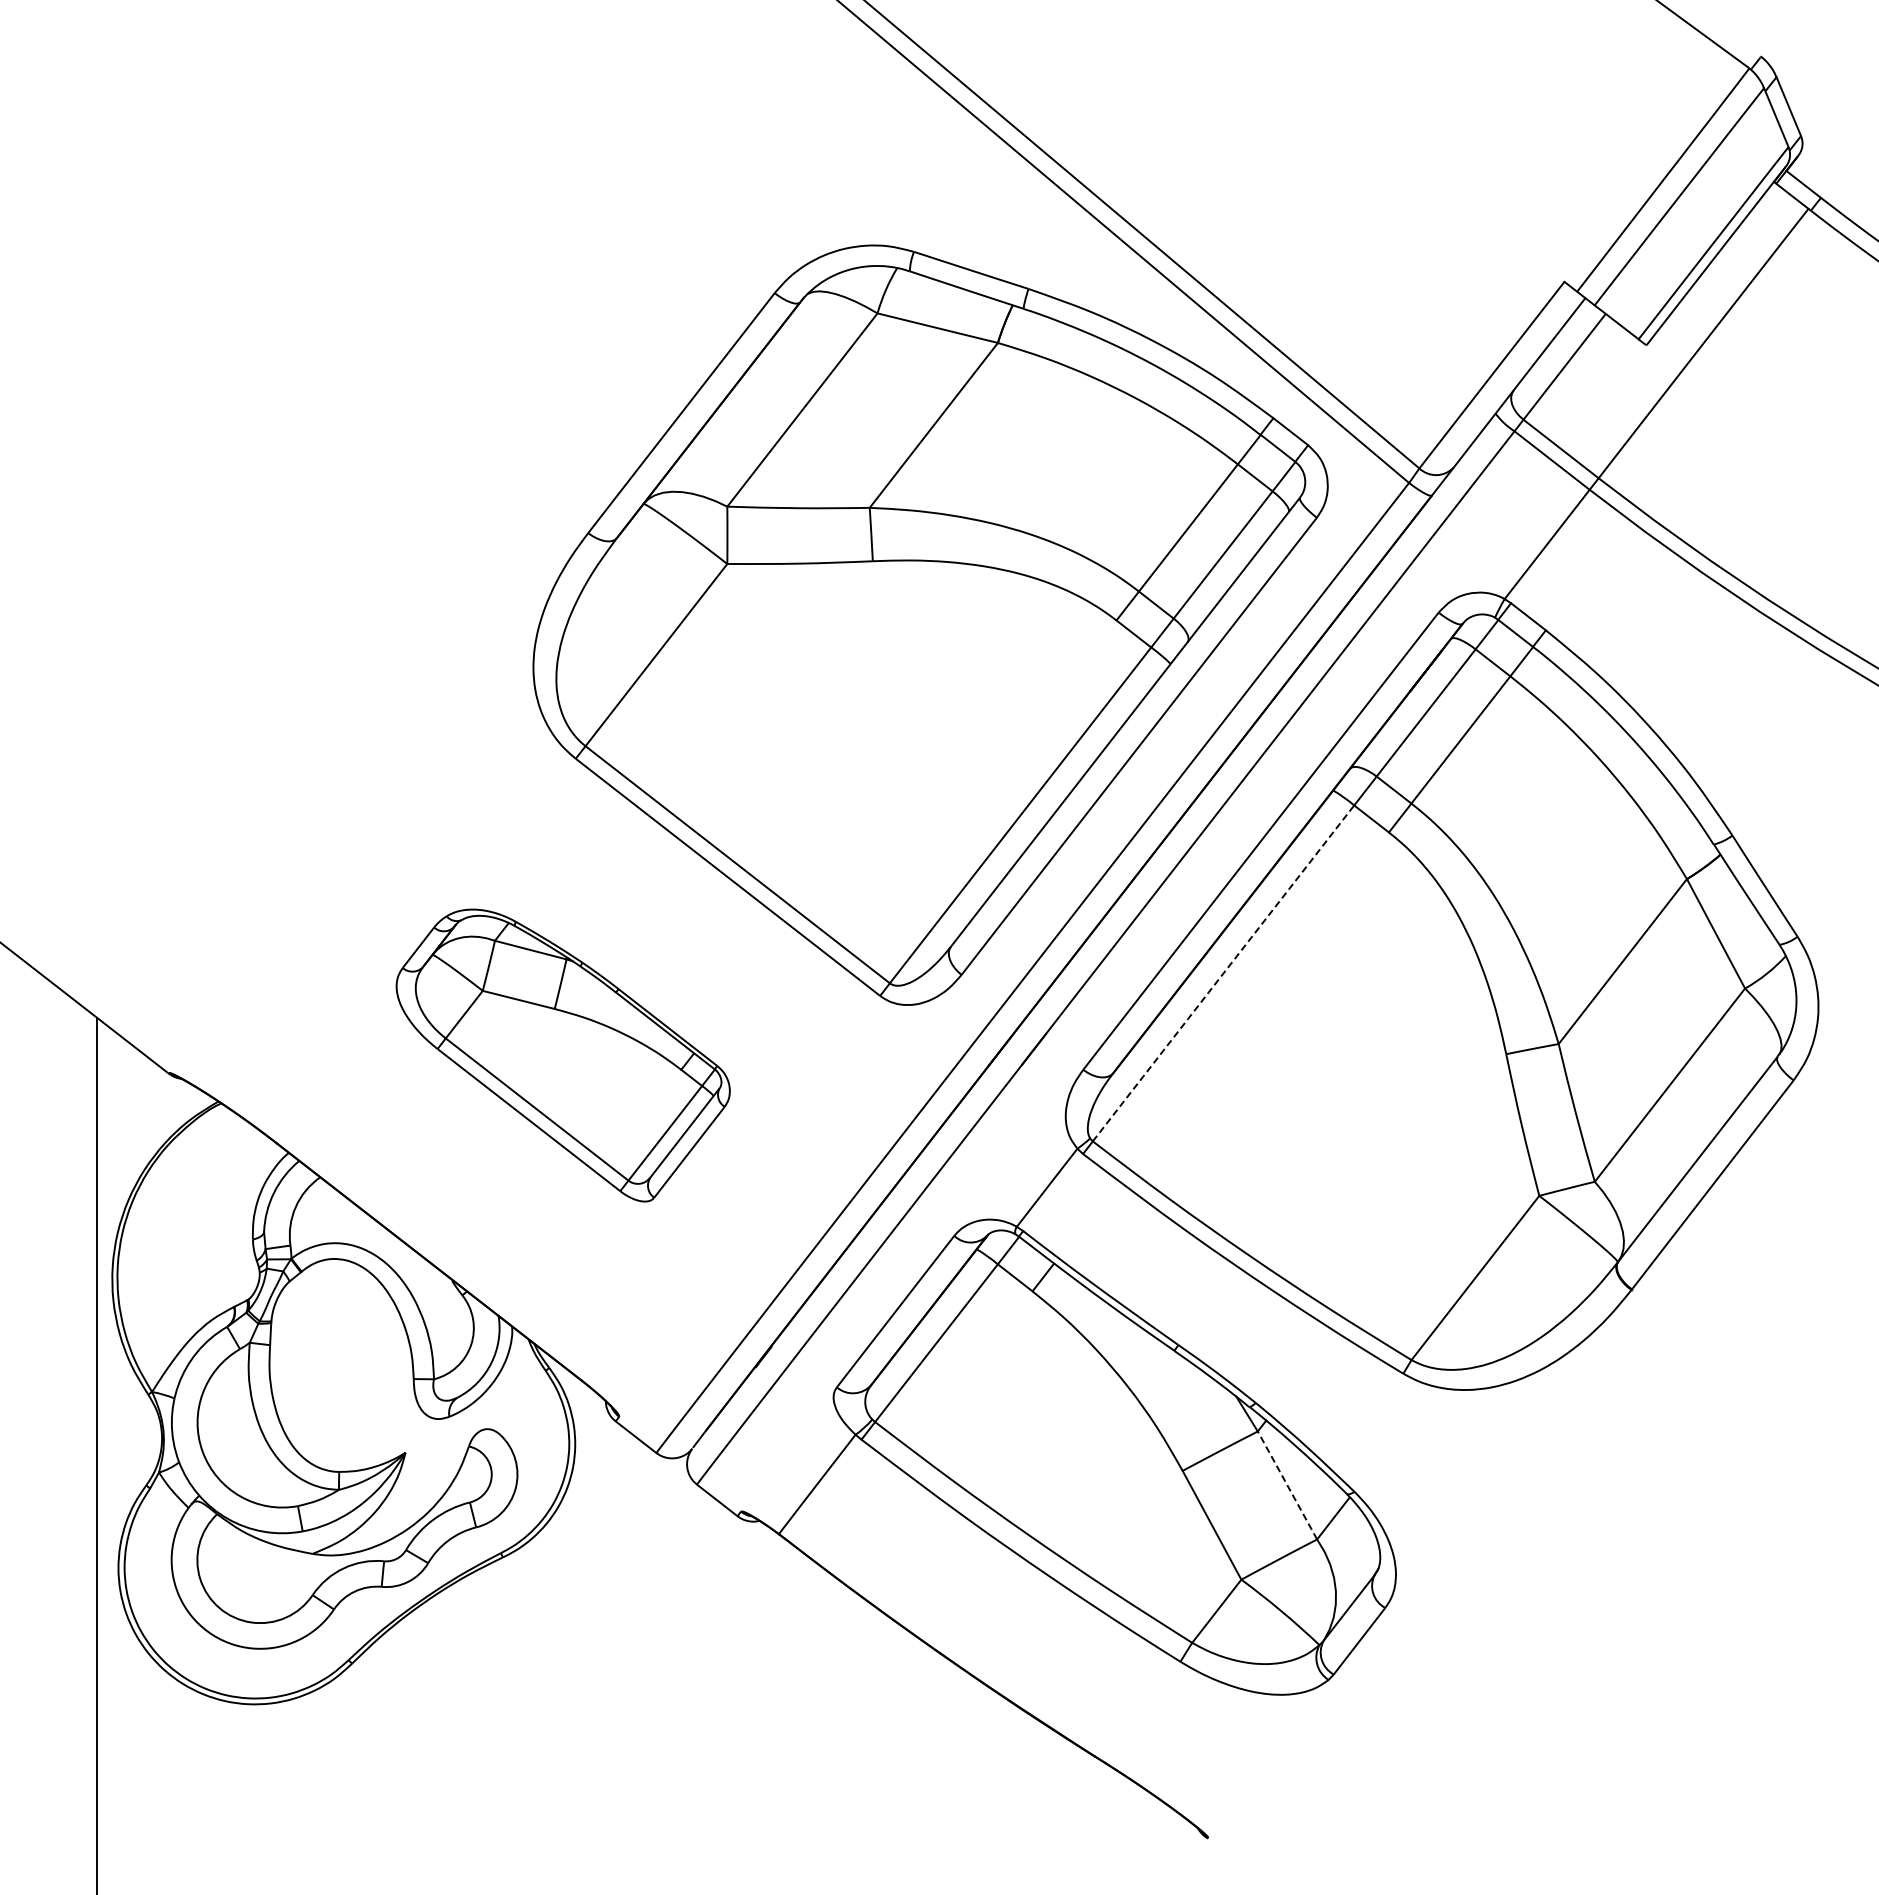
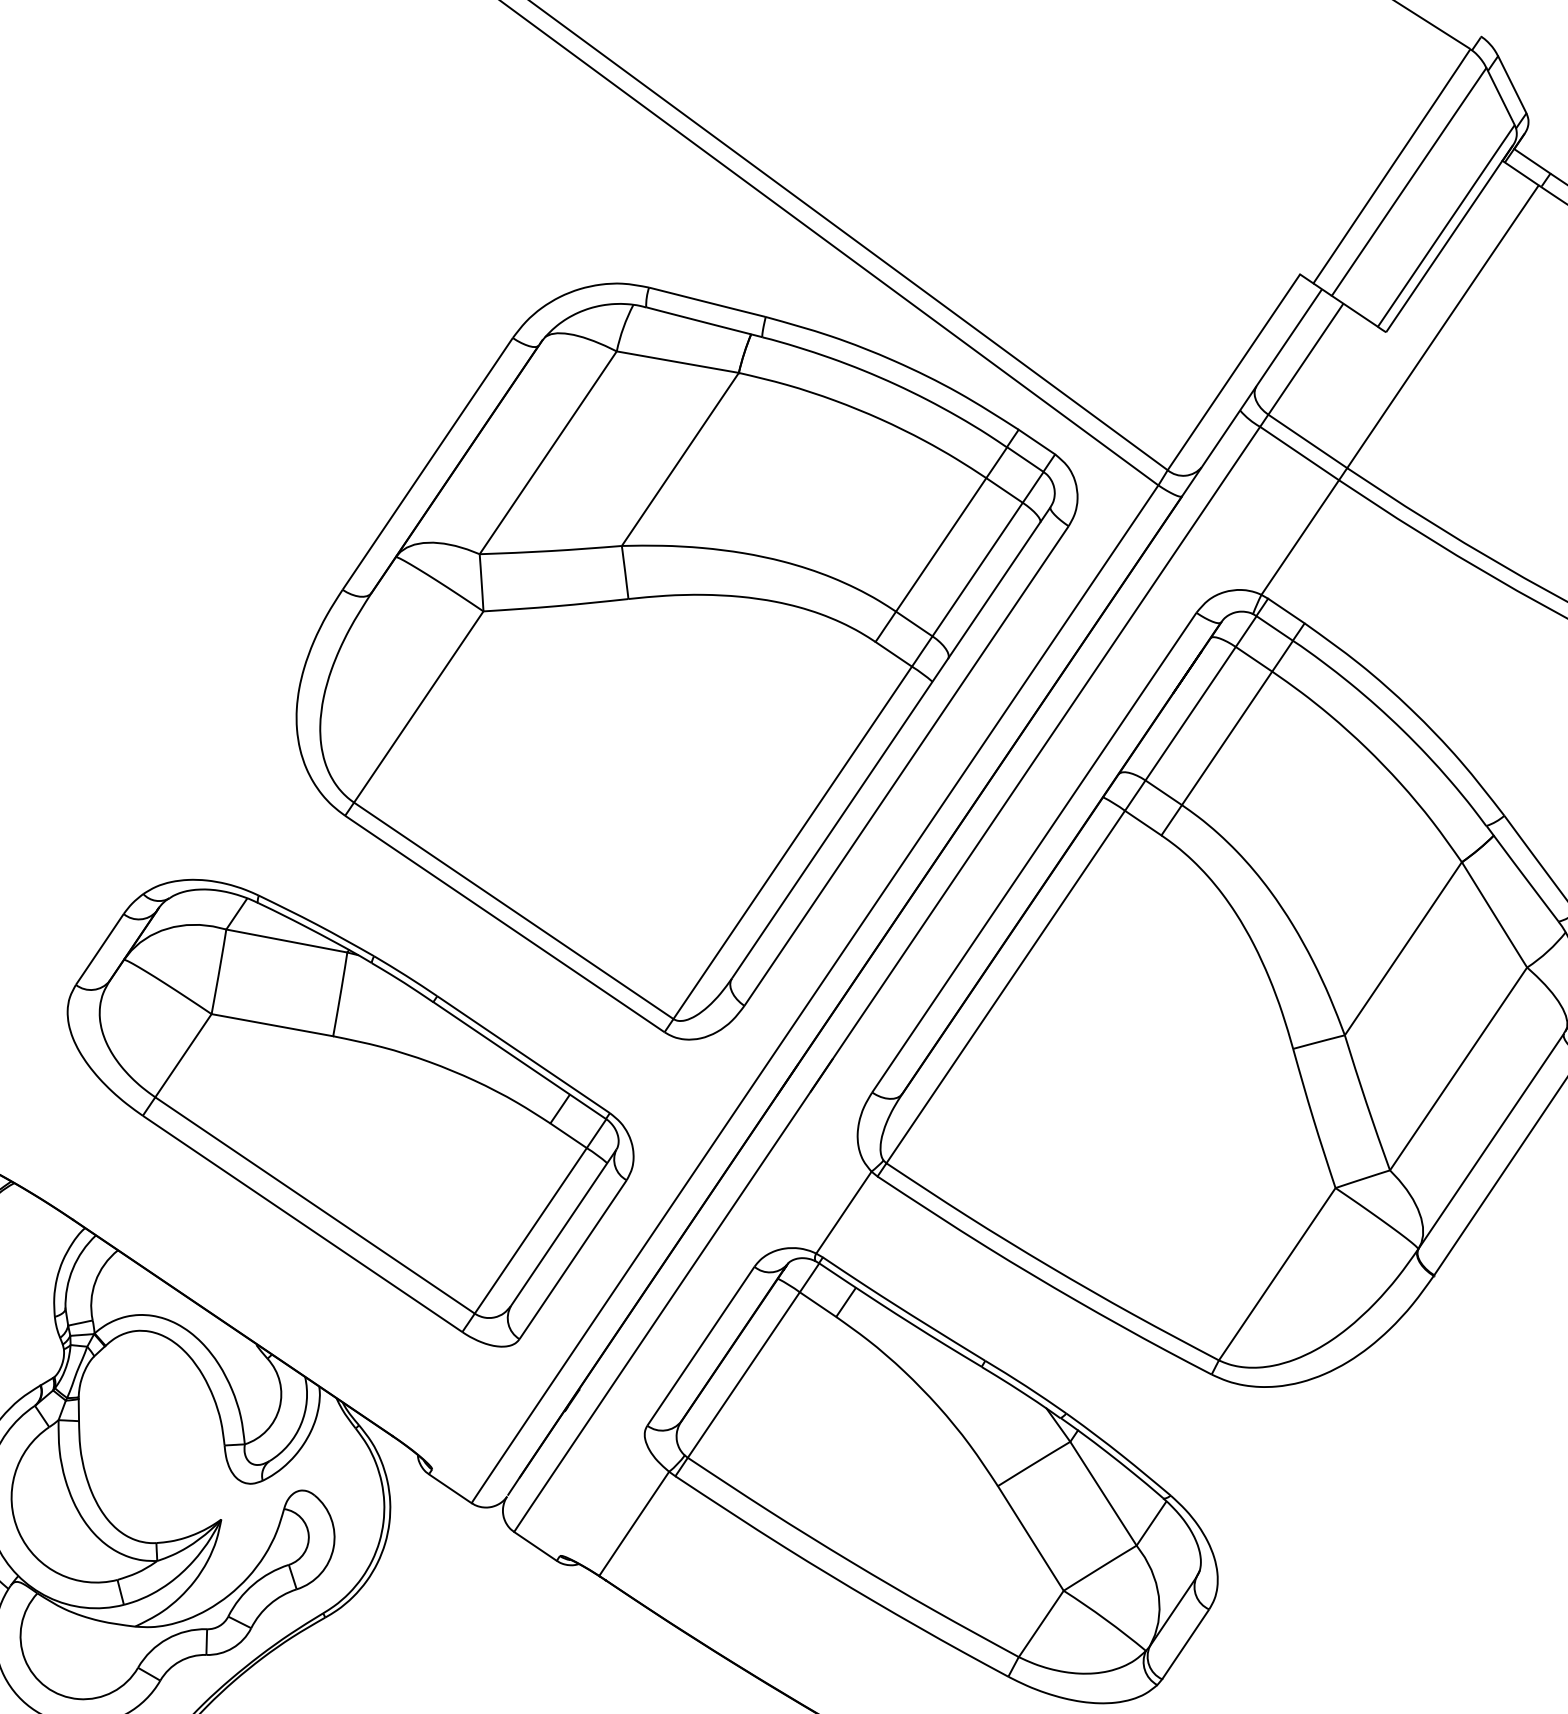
line: (1223, 973) -> (1005, 987), dashed -> solid
part: (562, 1055) -> (351, 1112), size x1.67
line: (1287, 1485) -> (1103, 1493), dashed -> solid

